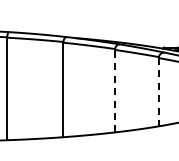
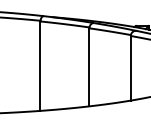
line: (114, 90) -> (88, 66), dashed -> solid
line: (158, 92) -> (130, 68), dashed -> solid

